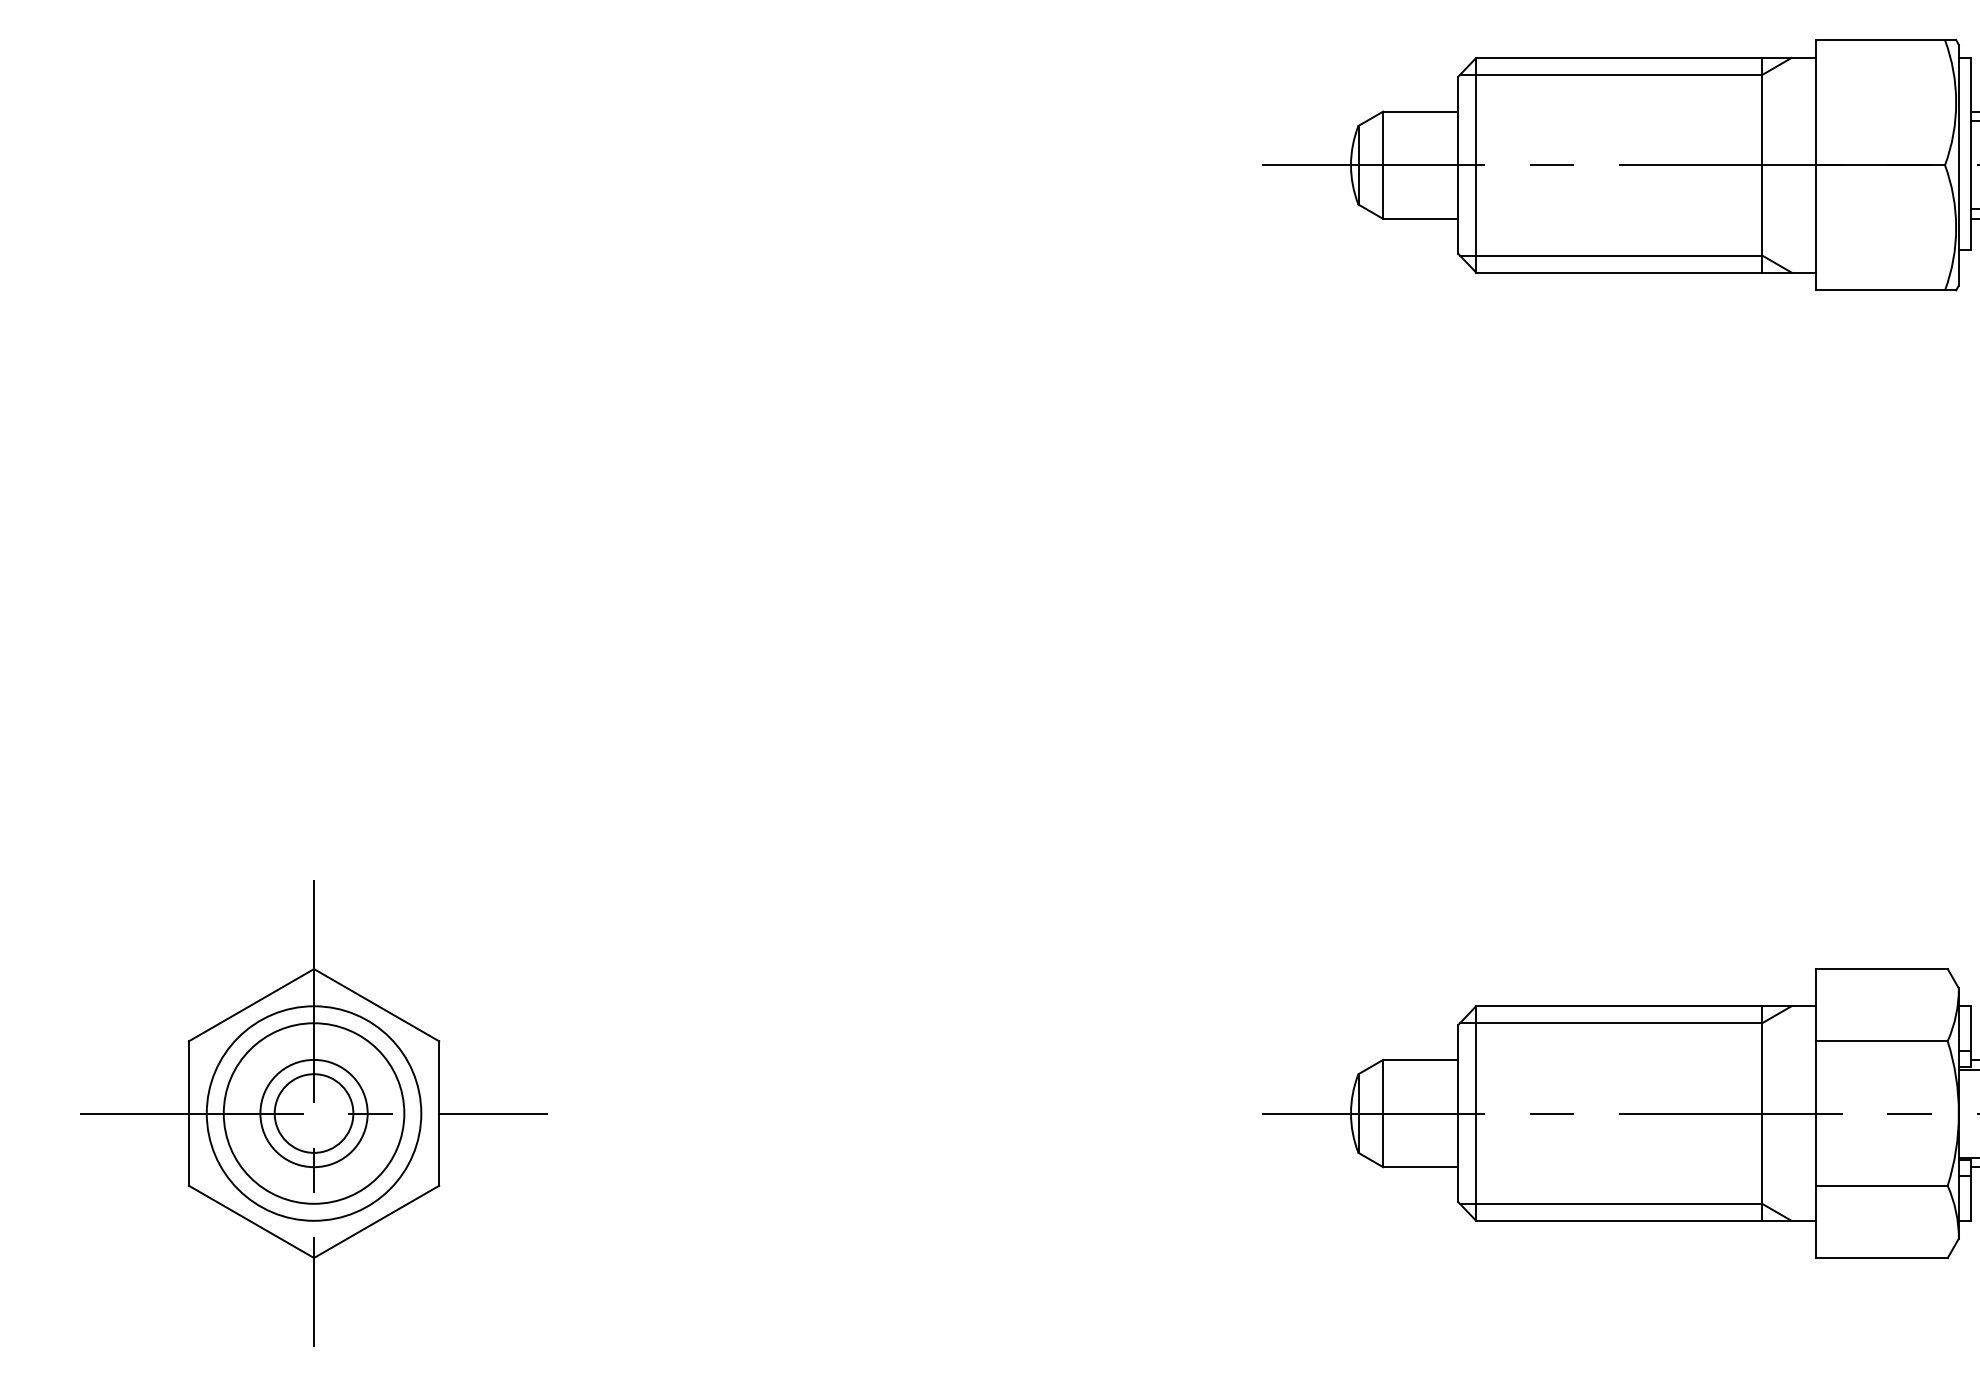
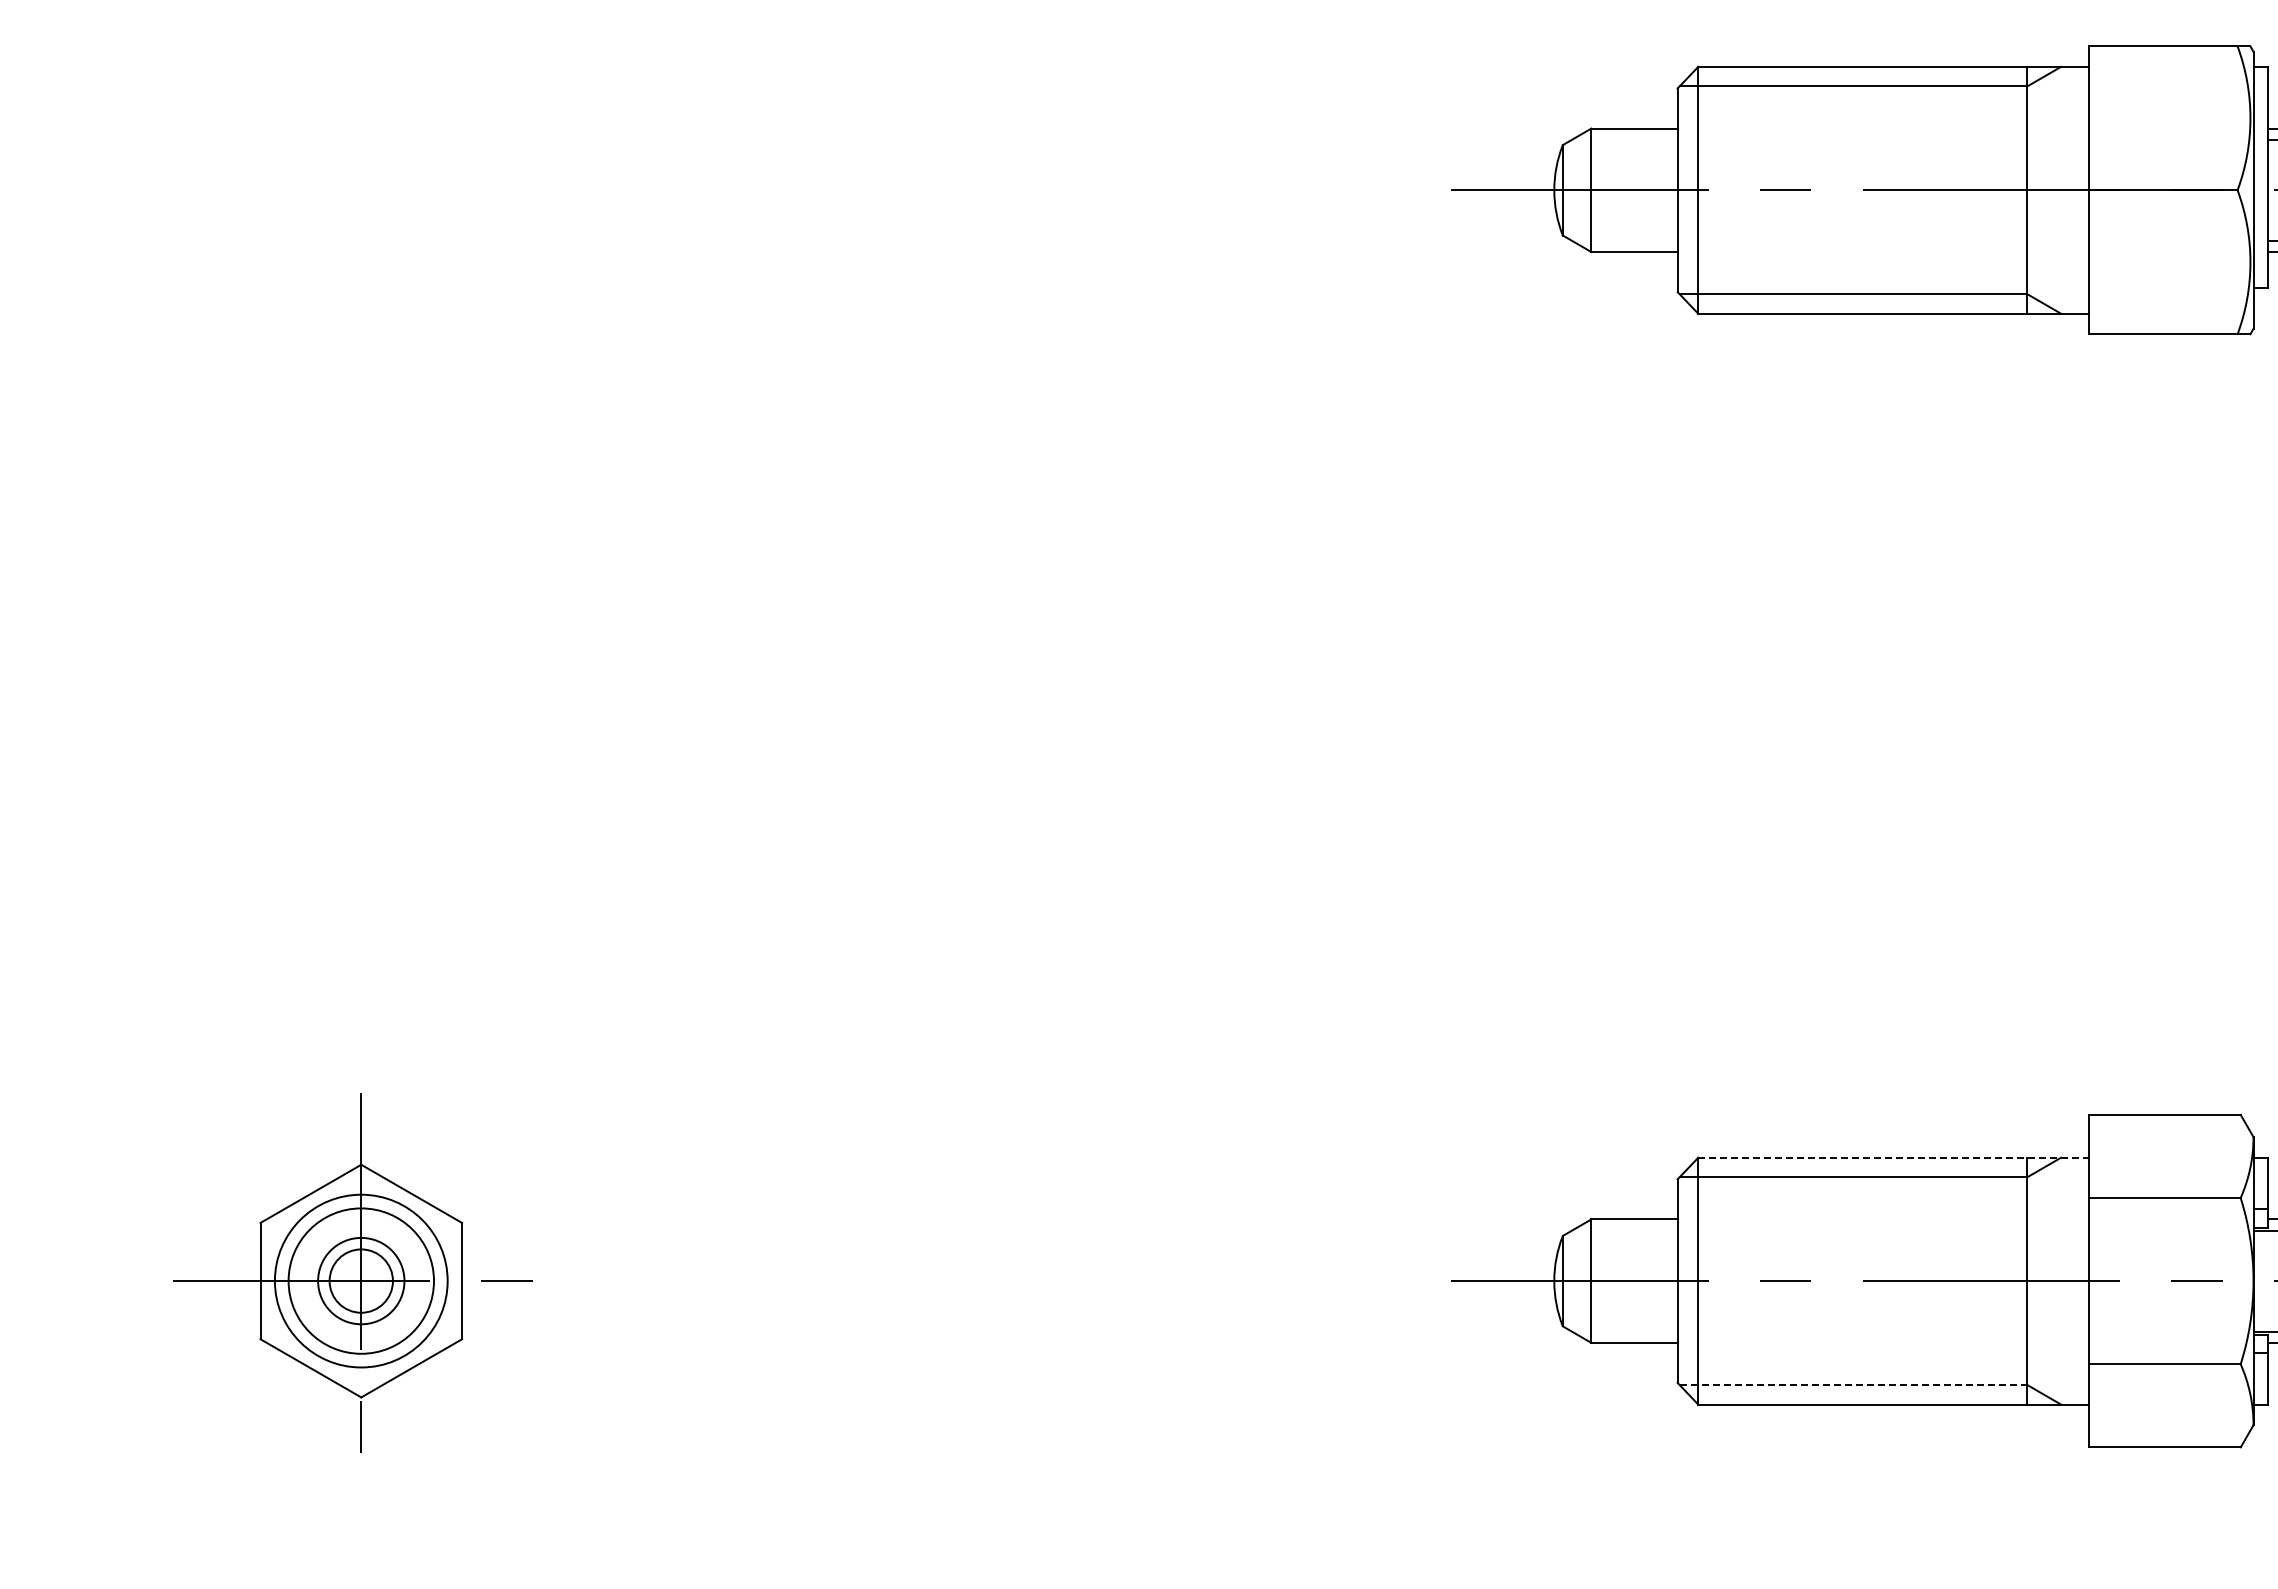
line: (1646, 1006) -> (1894, 1157), solid -> dashed
part: (313, 1112) -> (360, 1280), size x0.7
line: (1611, 1204) -> (1853, 1385), solid -> dashed

